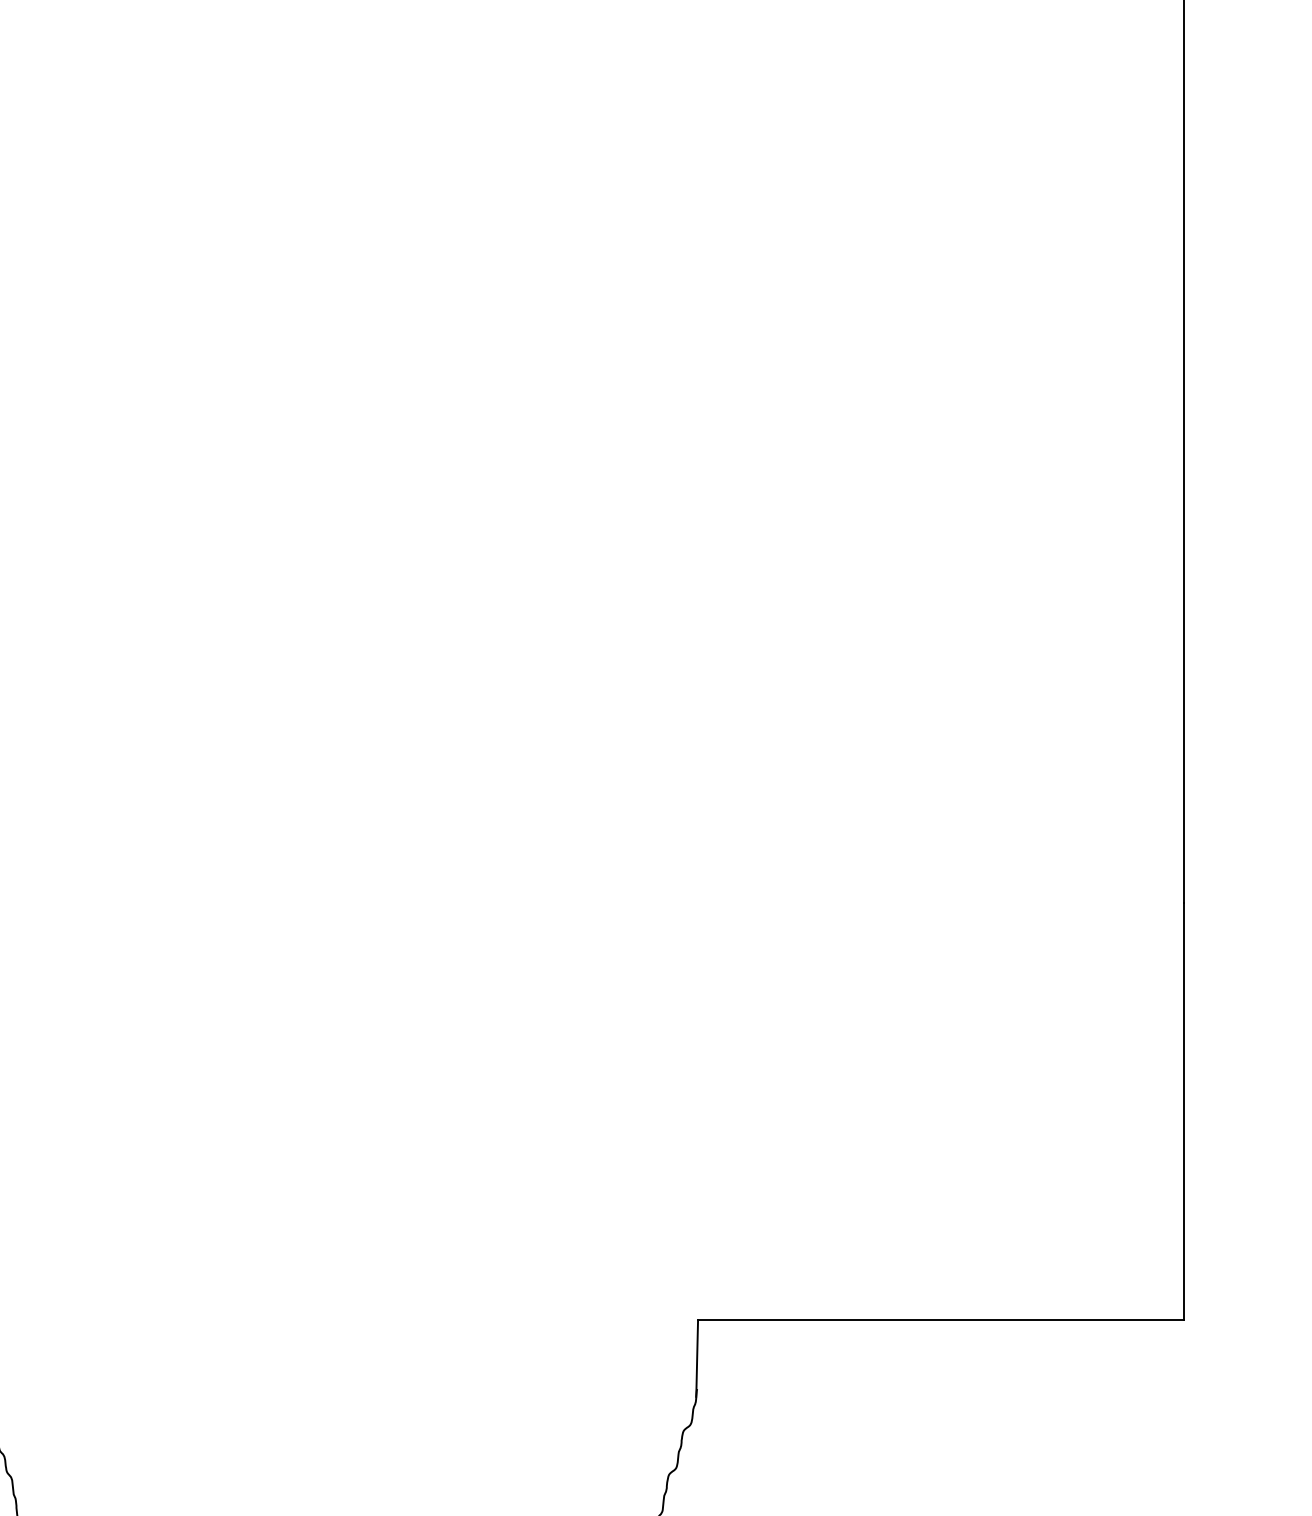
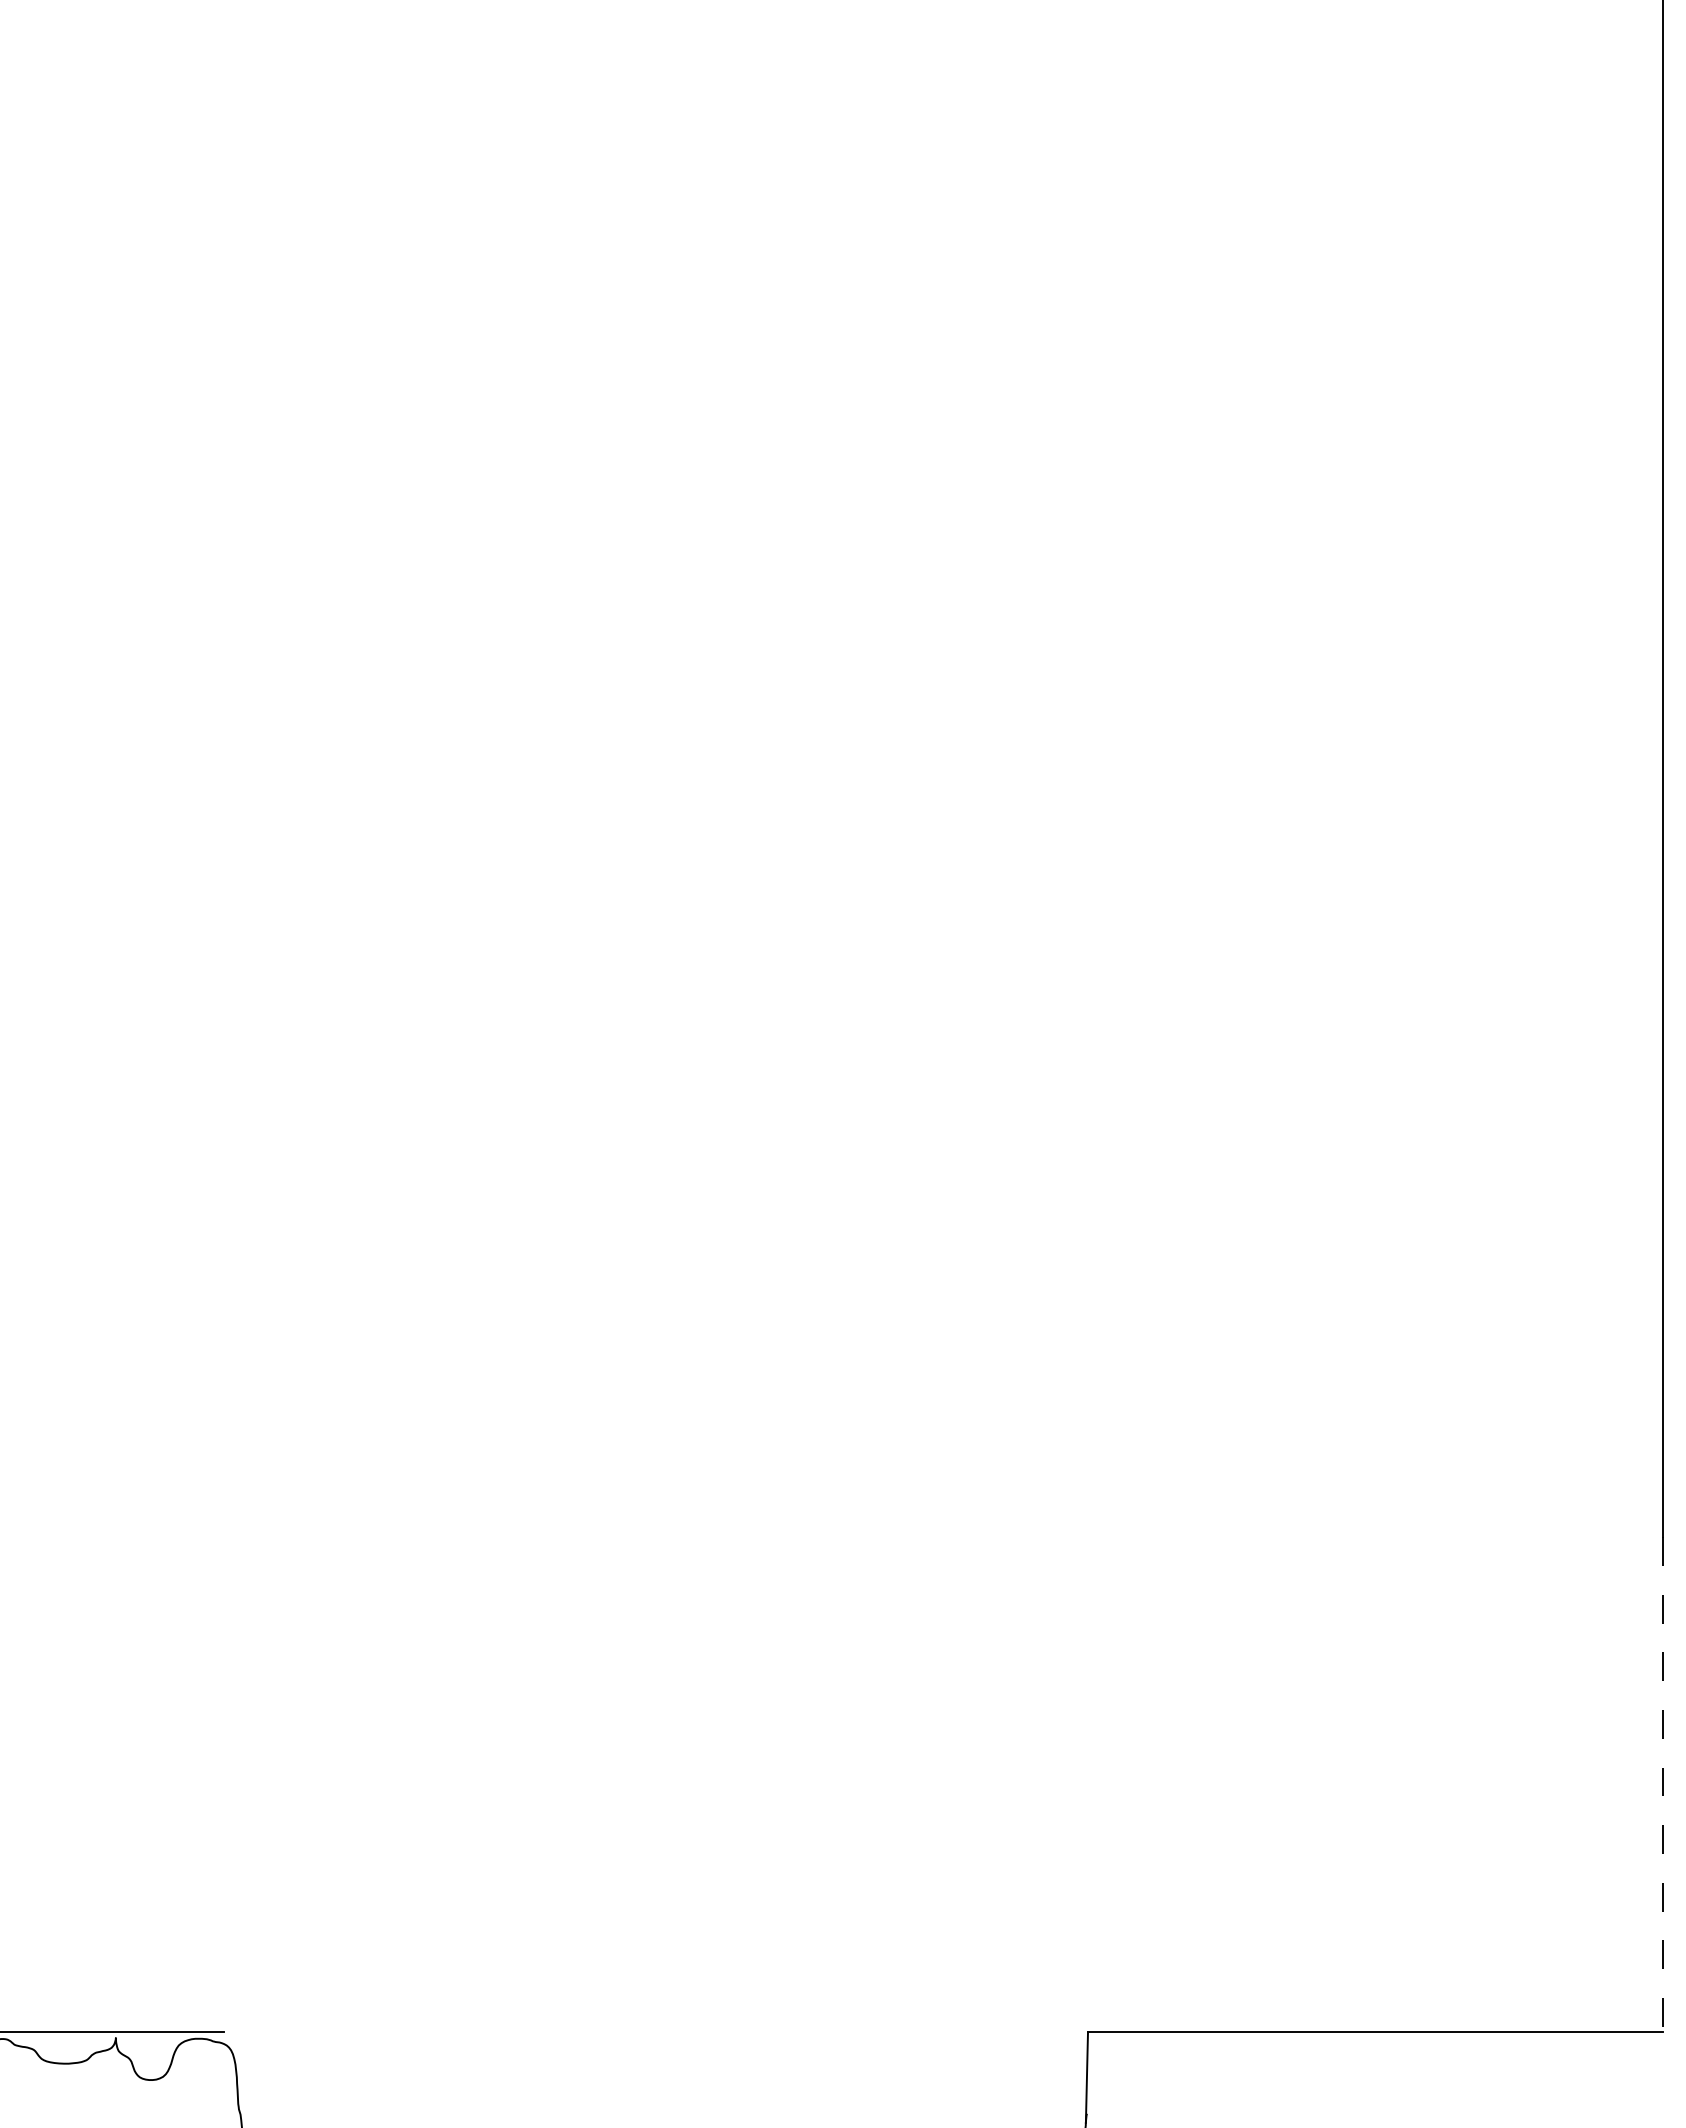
line: (1183, 1112) -> (1663, 1785), solid -> dashed

